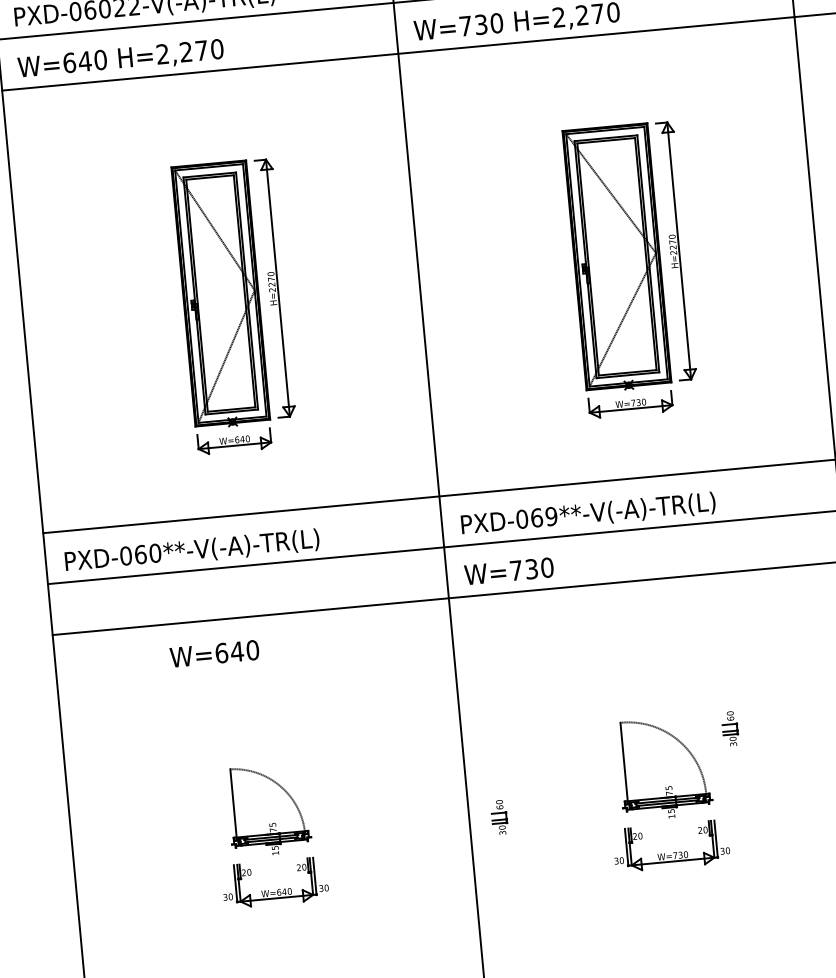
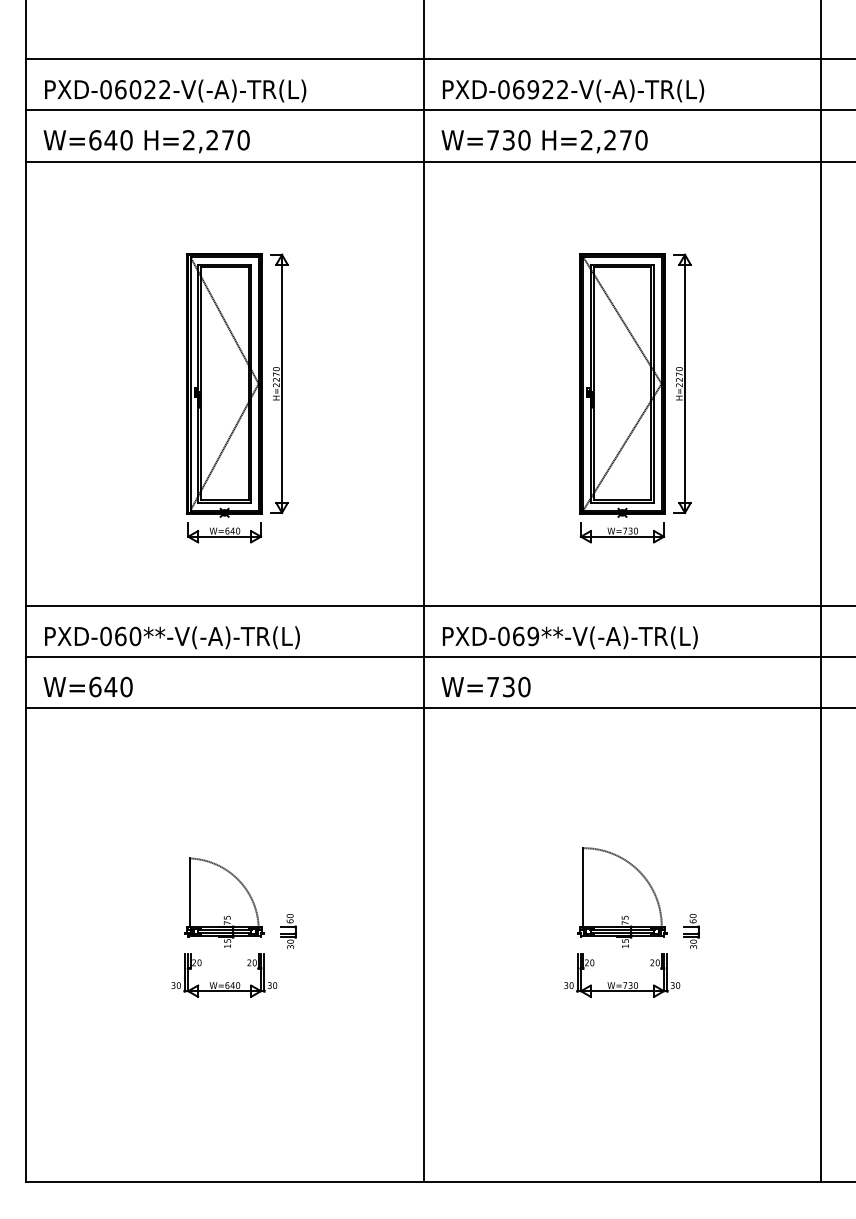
text: (213, 653) -> (87, 686), moved
part: (730, 728) -> (691, 931), moved
part: (499, 817) -> (288, 931), moved

